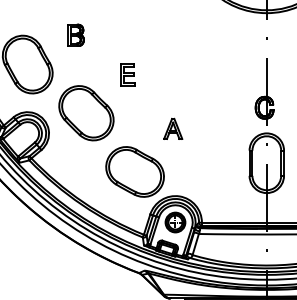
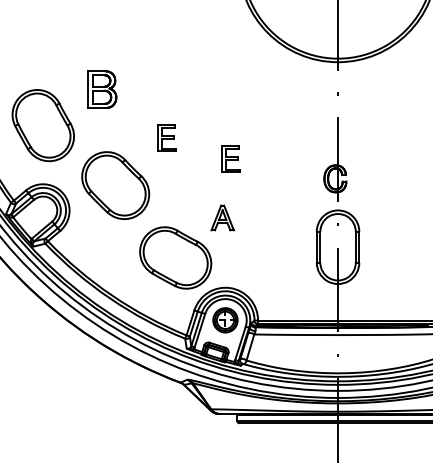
part: (75, 35) -> (102, 89), size x1.4
part: (179, 91) -> (230, 158), added
part: (173, 128) -> (222, 217), moved

